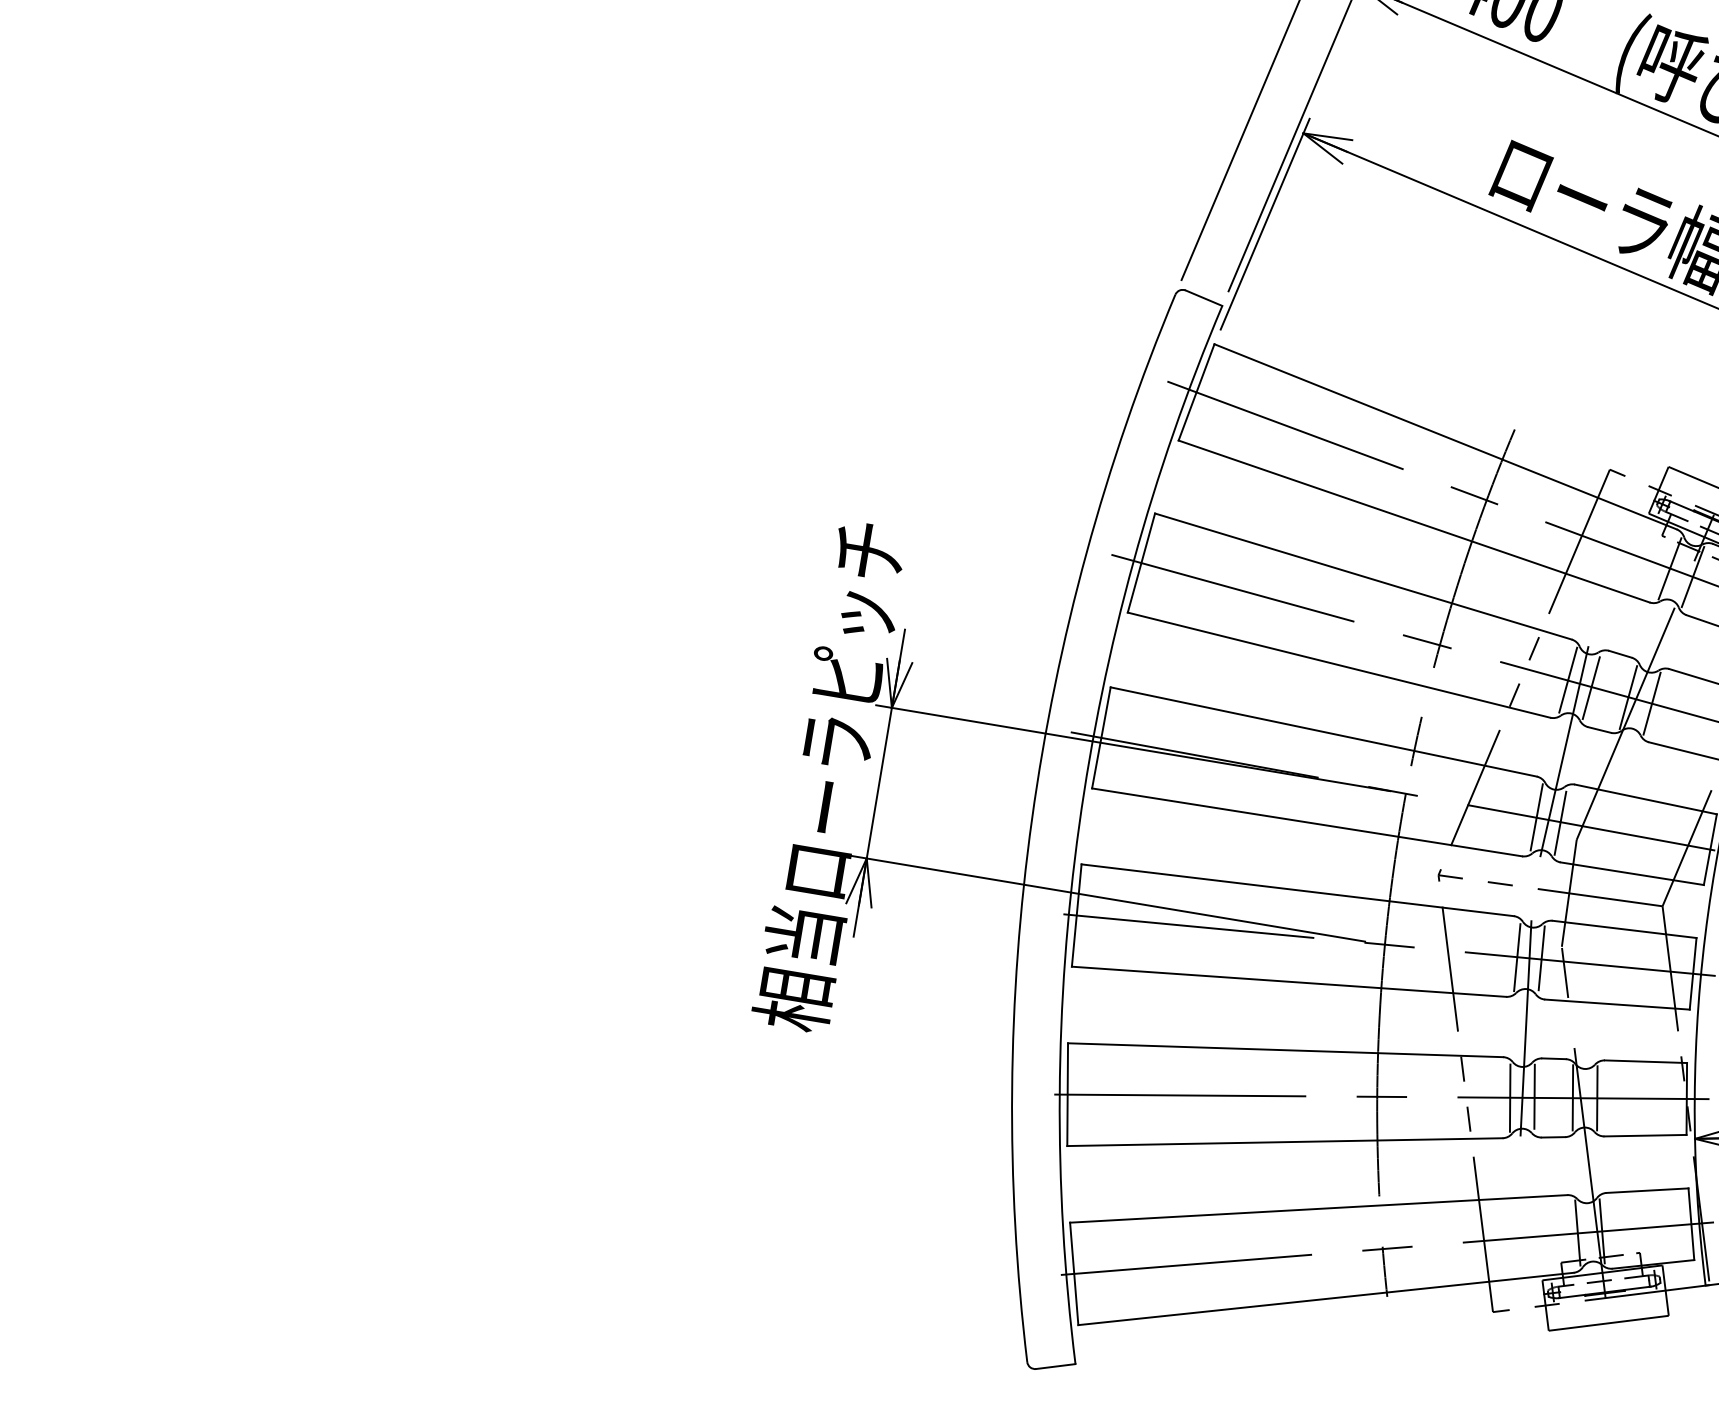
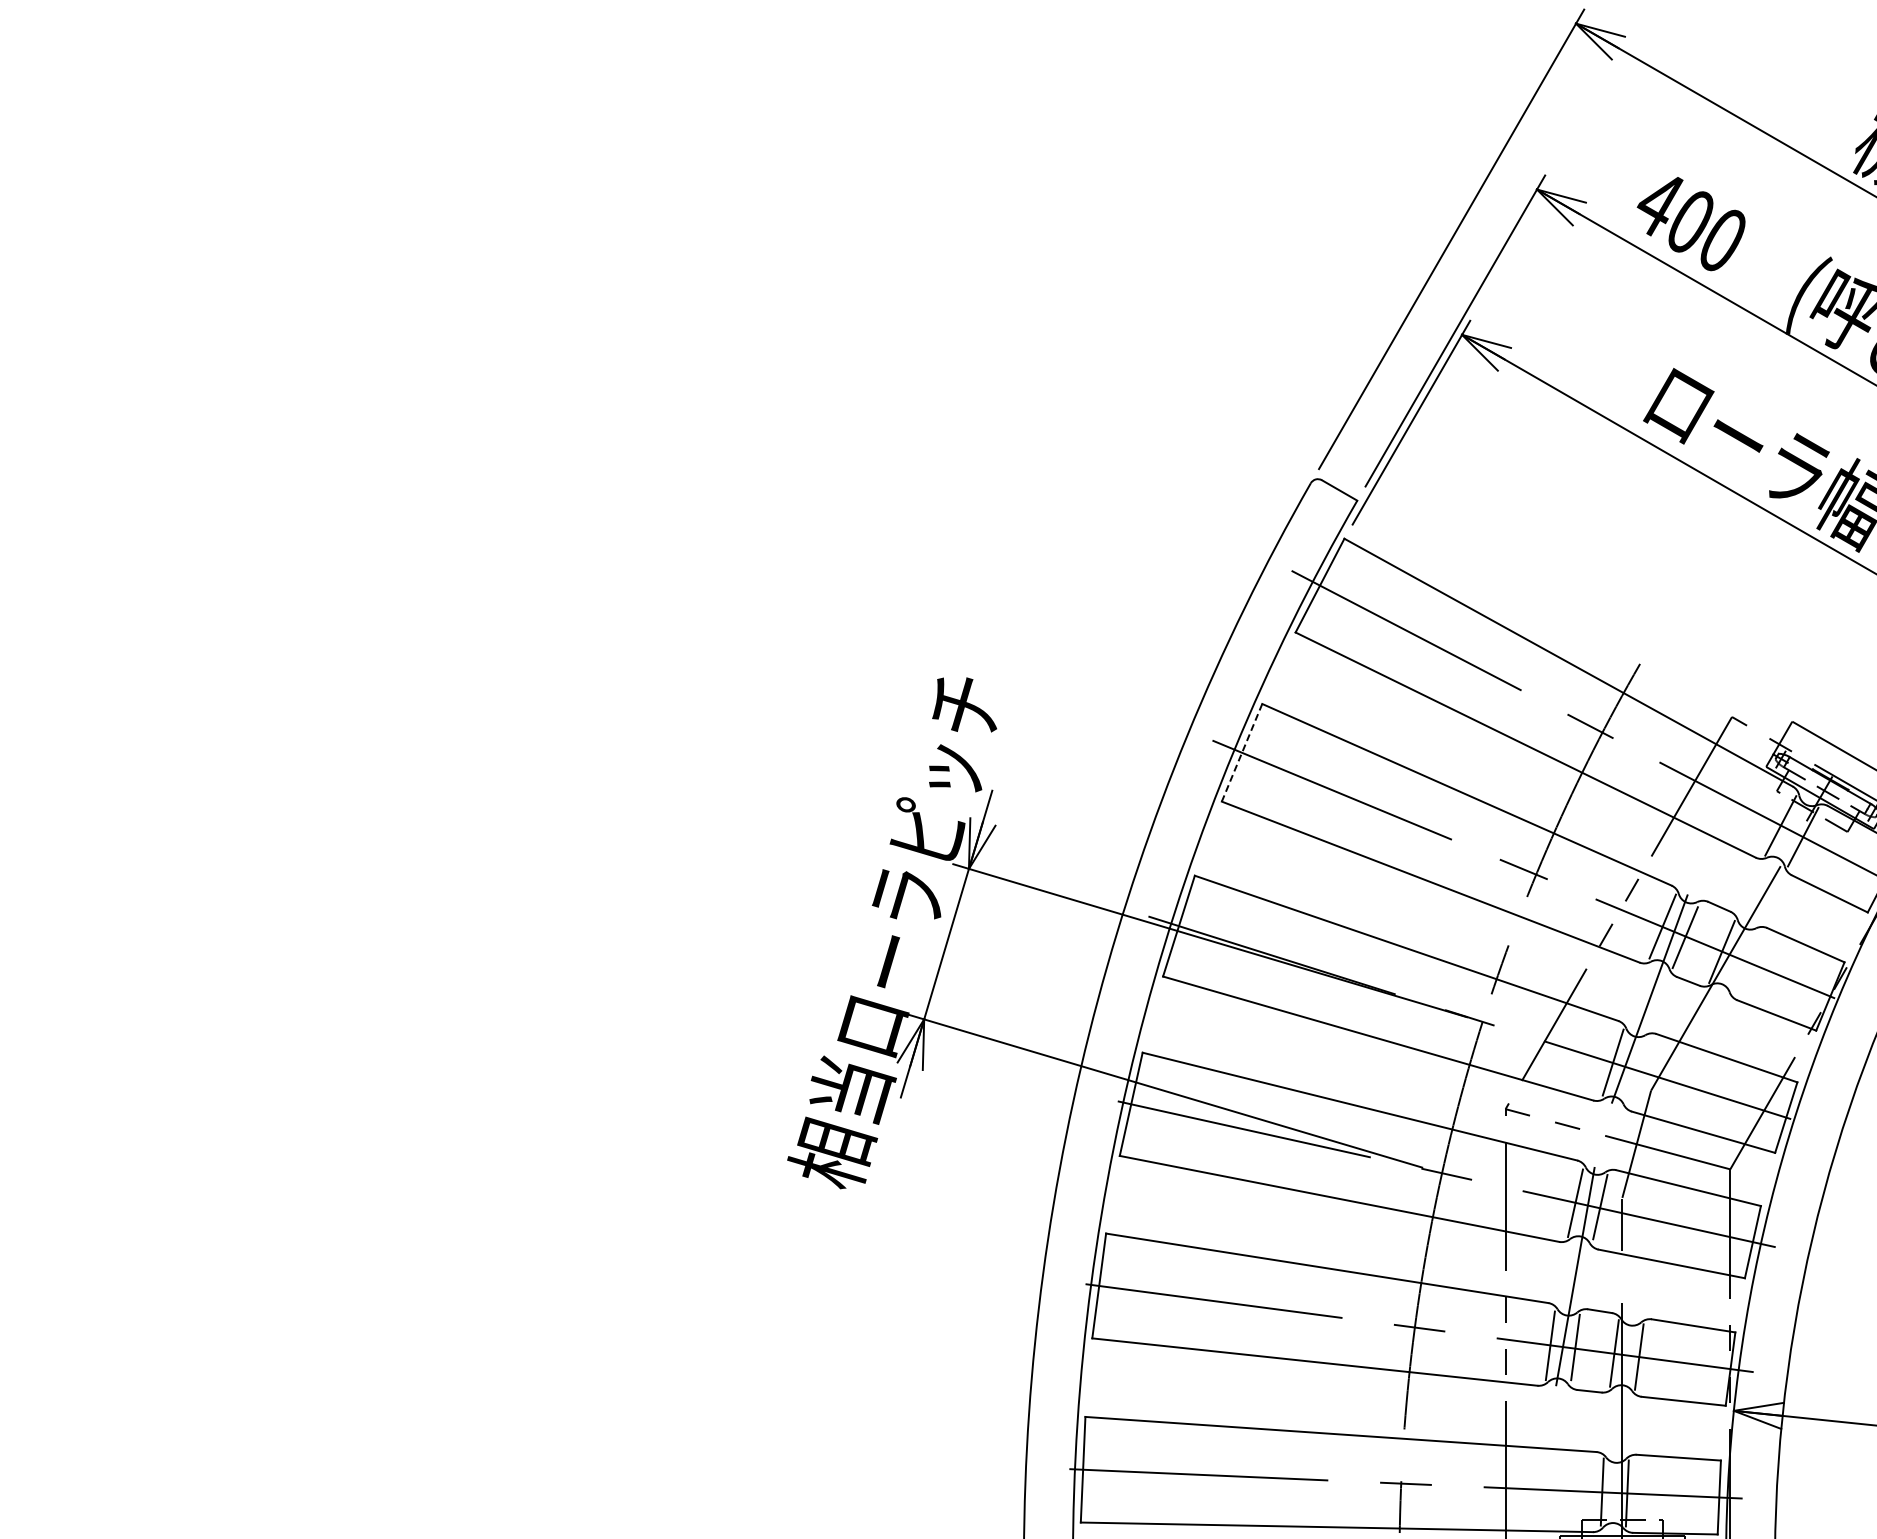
line: (1141, 562) -> (1242, 752), solid -> dashed
line: (1651, 703) -> (1744, 960), removed
line: (1560, 823) -> (1636, 1071), removed

